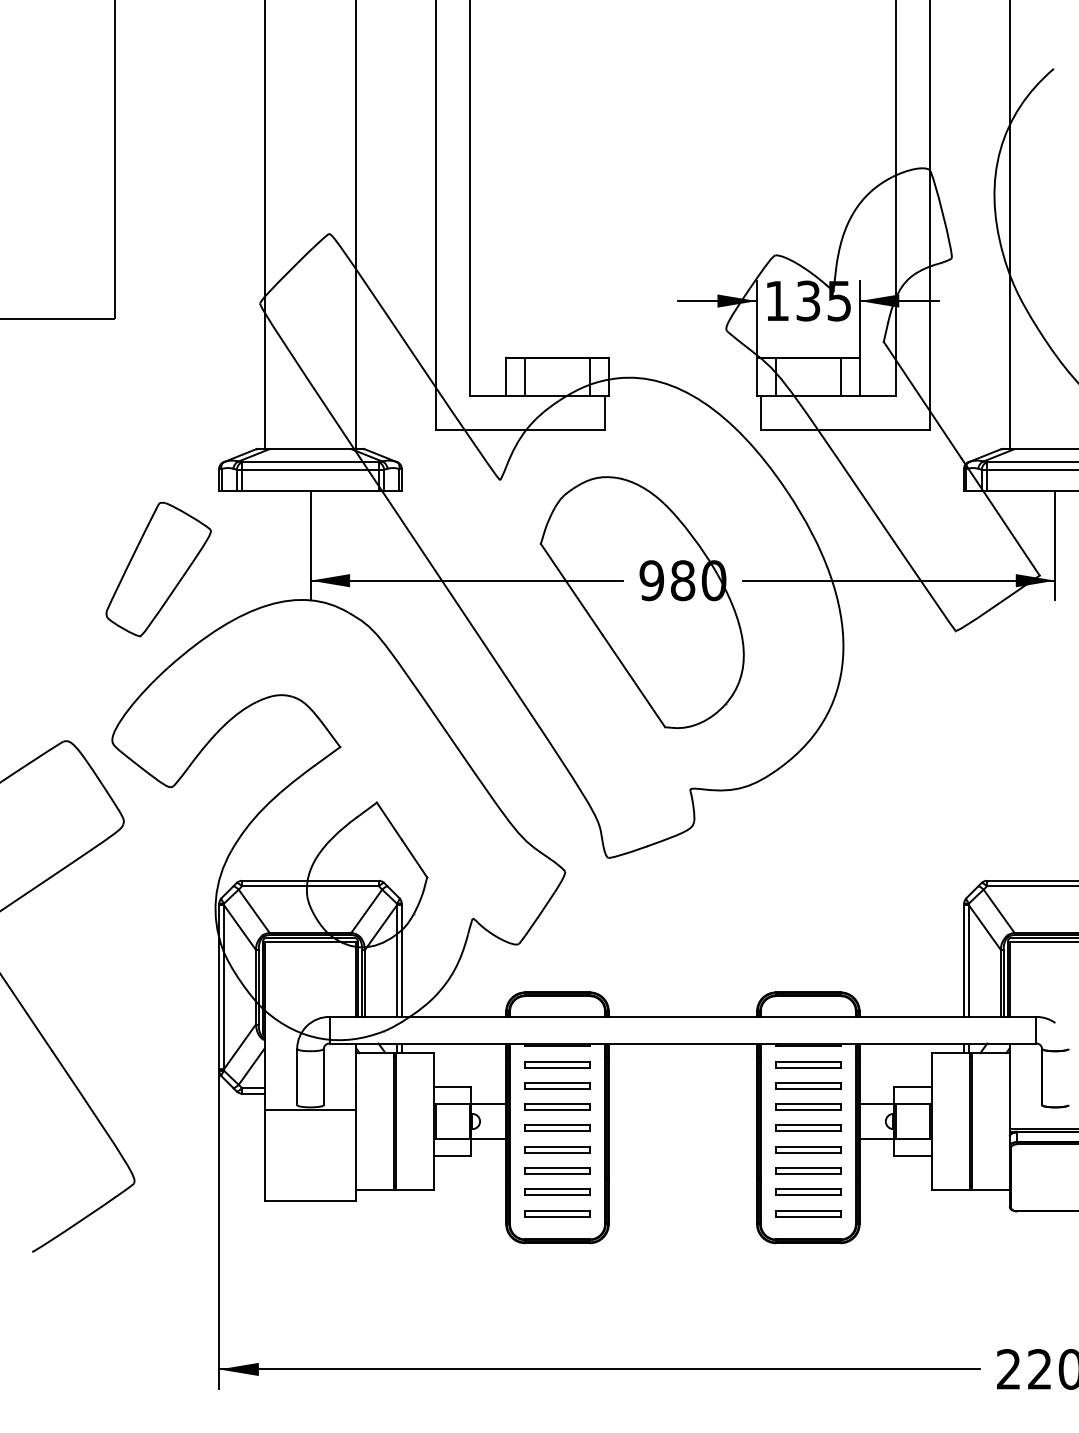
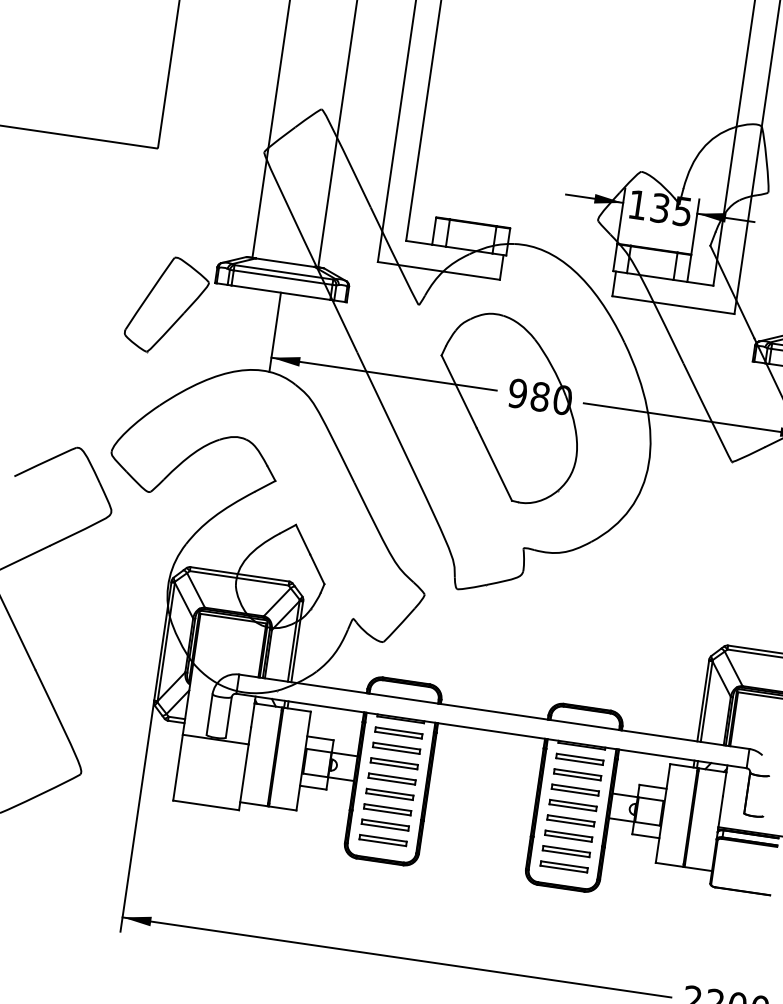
part: (158, 569) -> (167, 305), moved

